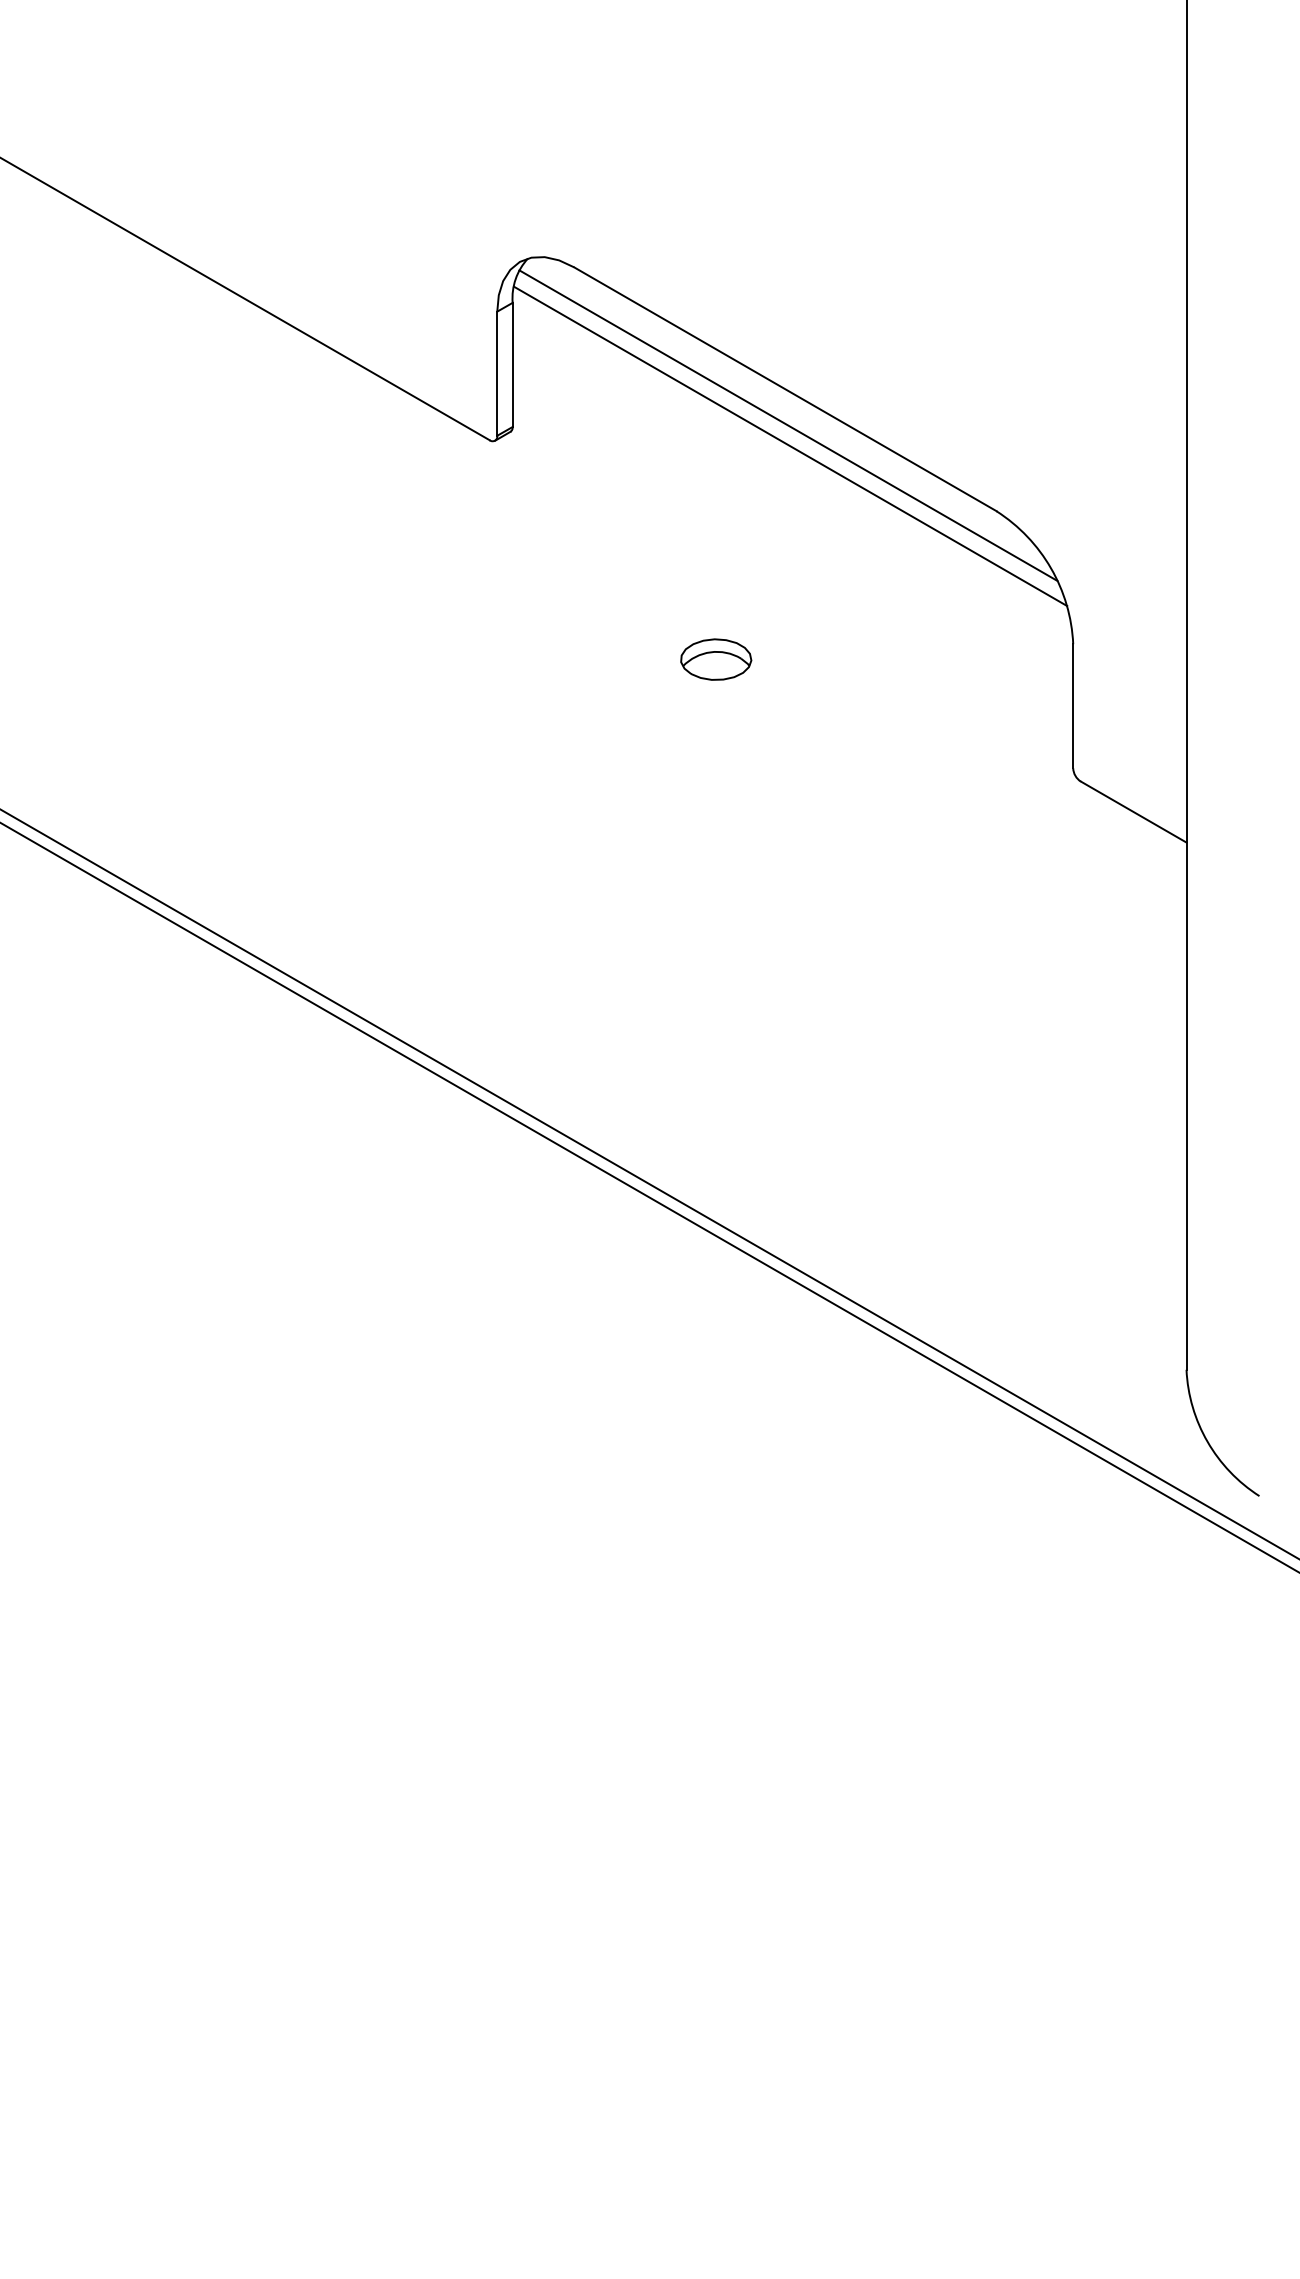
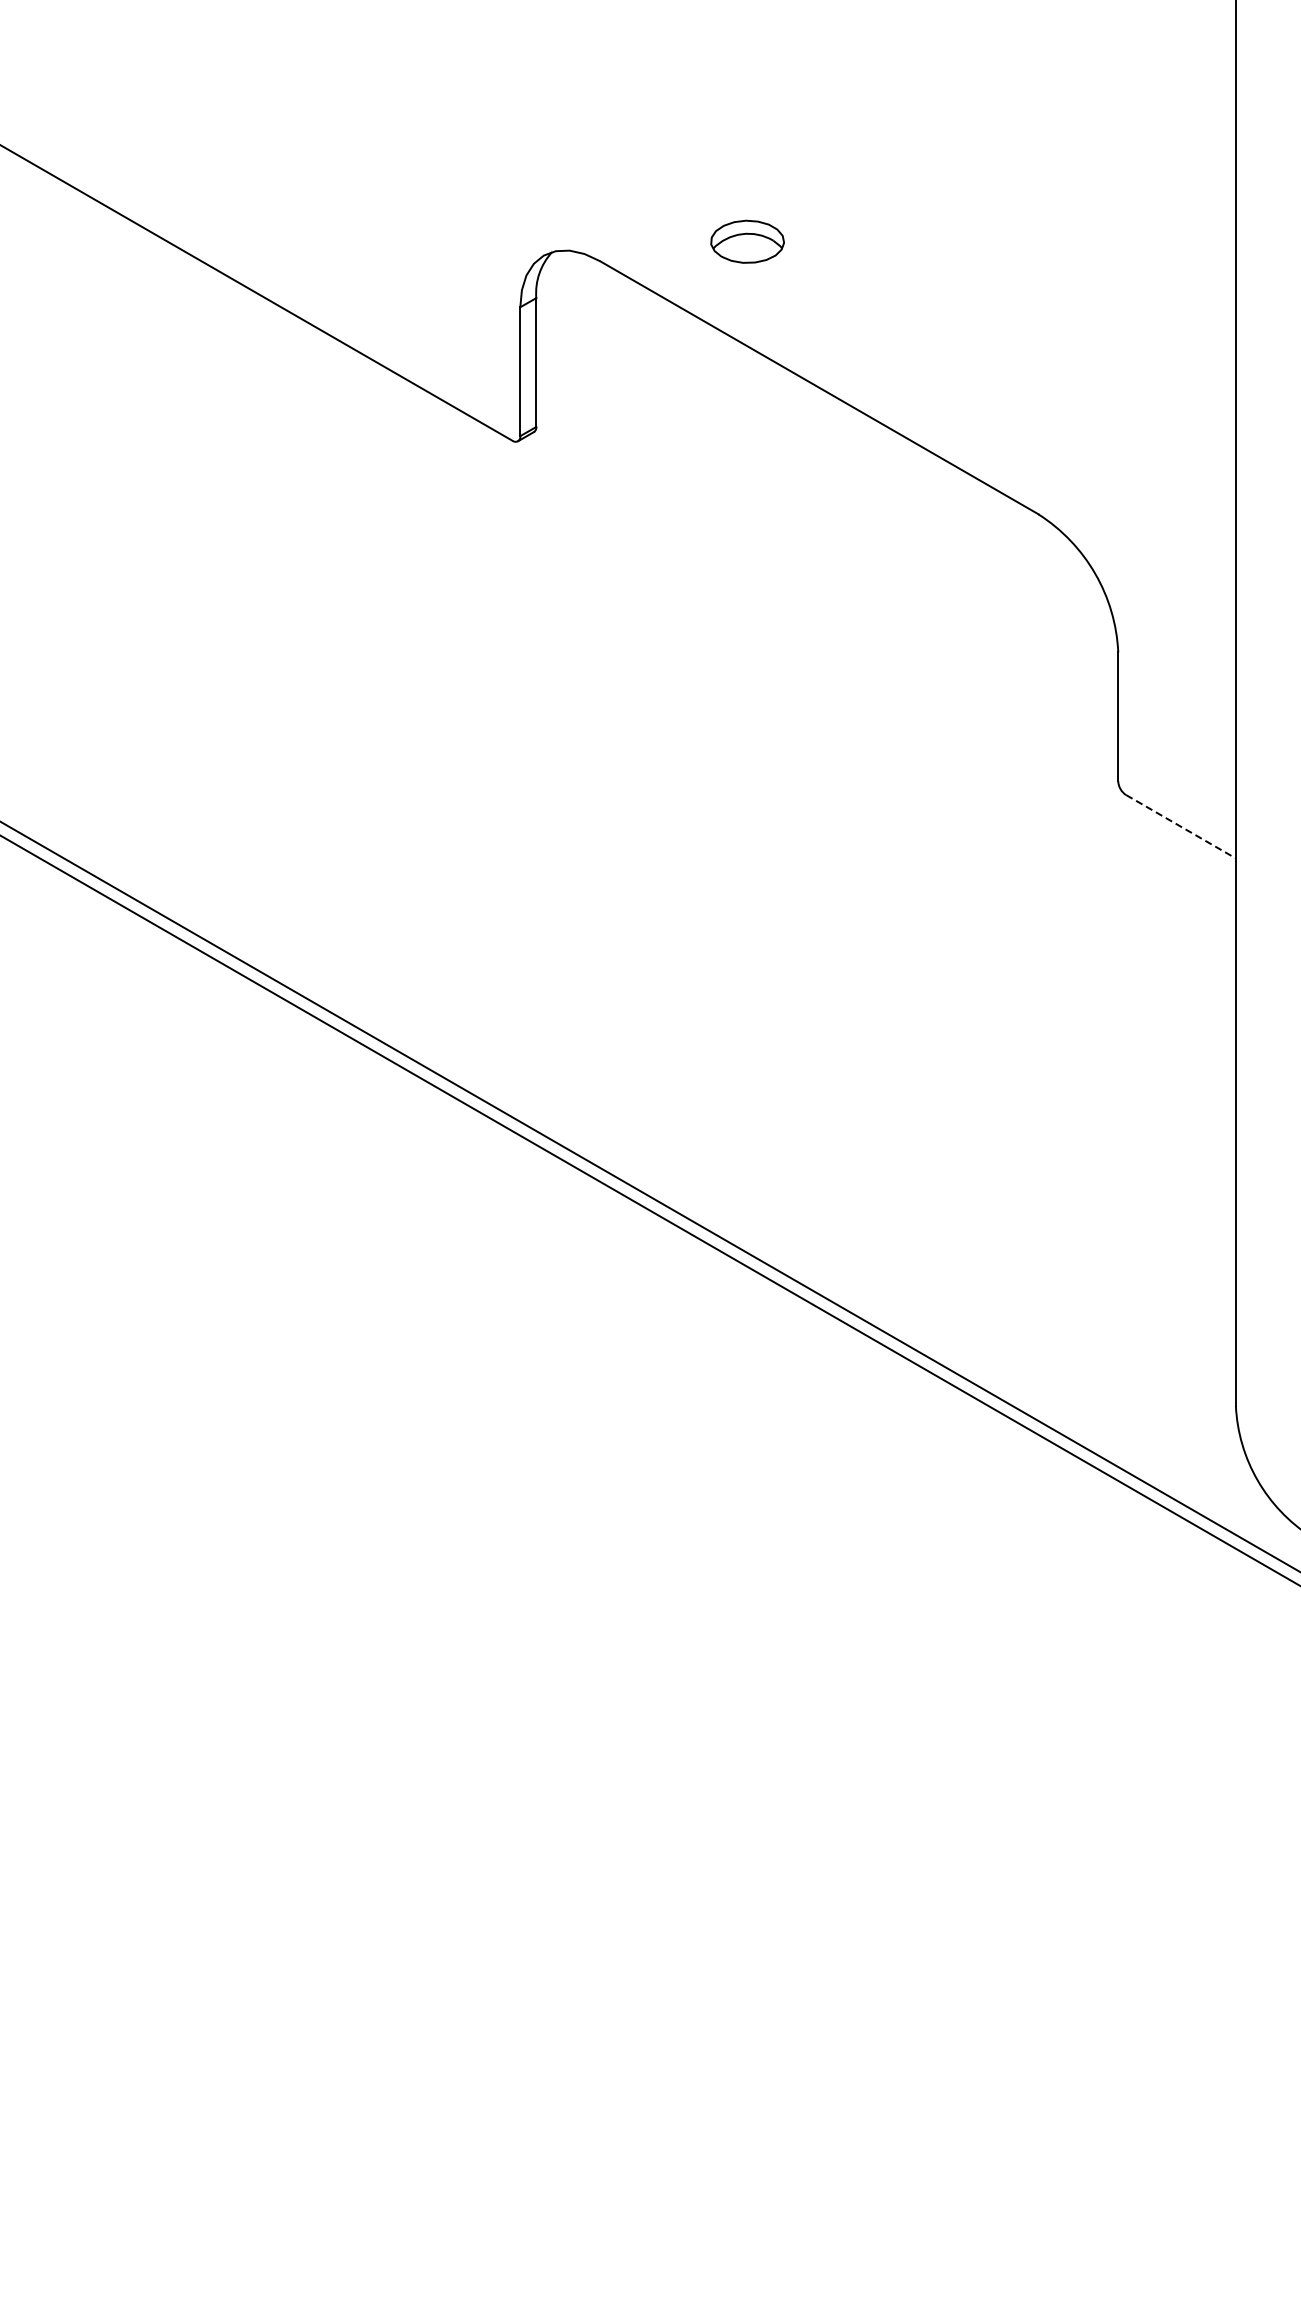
line: (788, 425) -> (822, 425), removed
line: (790, 446) -> (824, 447), removed
part: (716, 659) -> (747, 241), moved
line: (1134, 812) -> (1181, 827), solid -> dashed

